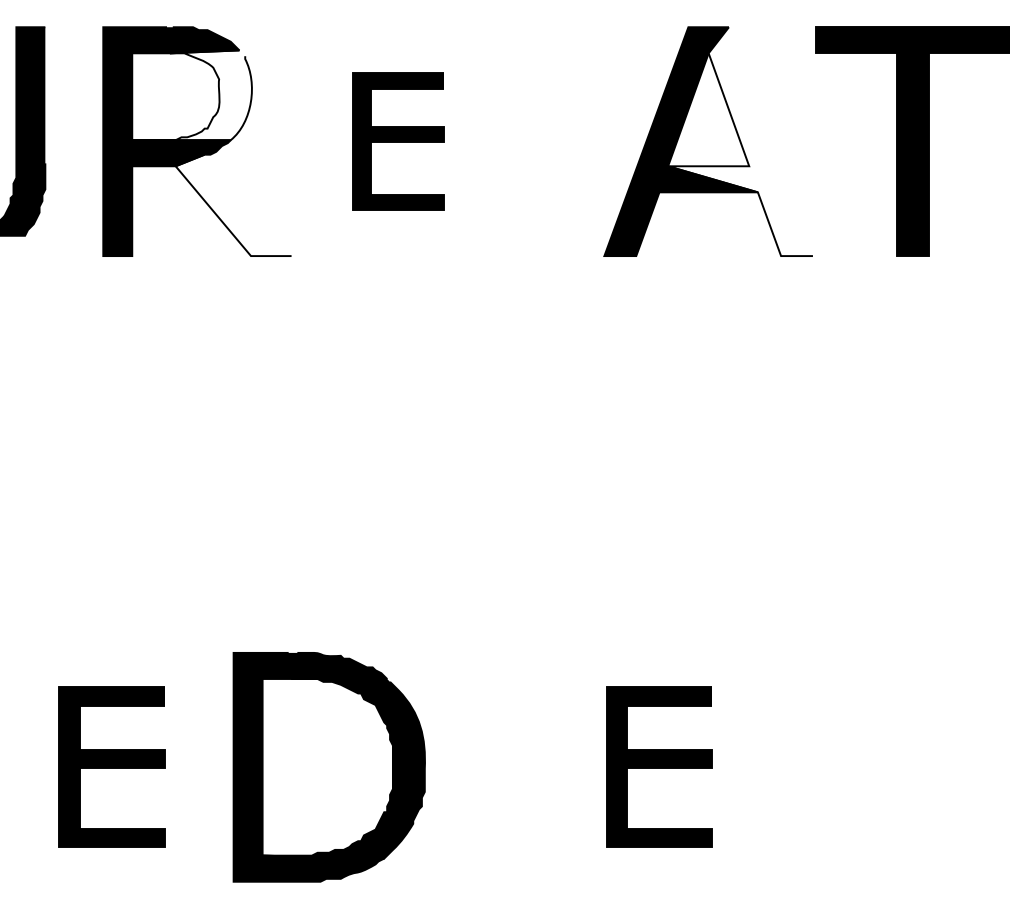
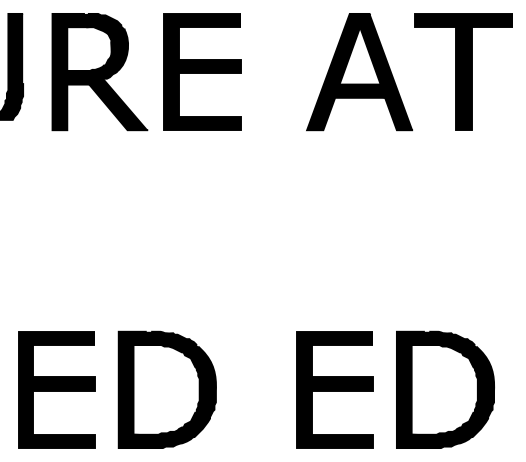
fill: (191, 95) -> (97, 48), added
part: (398, 140) -> (202, 71), size x1.67
fill: (740, 140) -> (376, 71), added
fill: (233, 205) -> (118, 104), added
part: (111, 766) -> (56, 389), size x1.43
part: (658, 766) -> (334, 389), size x1.43
part: (876, 766) -> (445, 389), added

